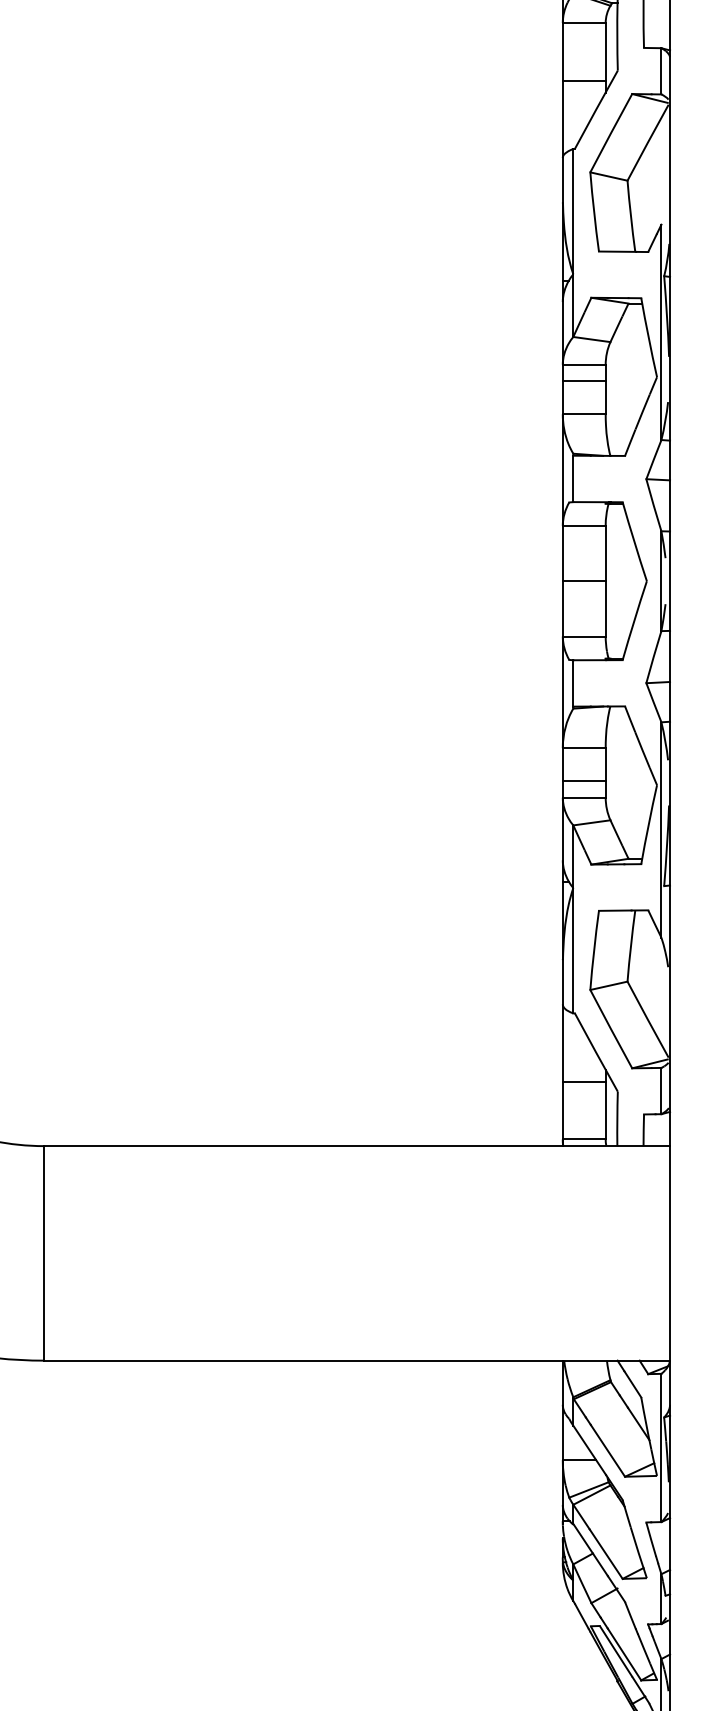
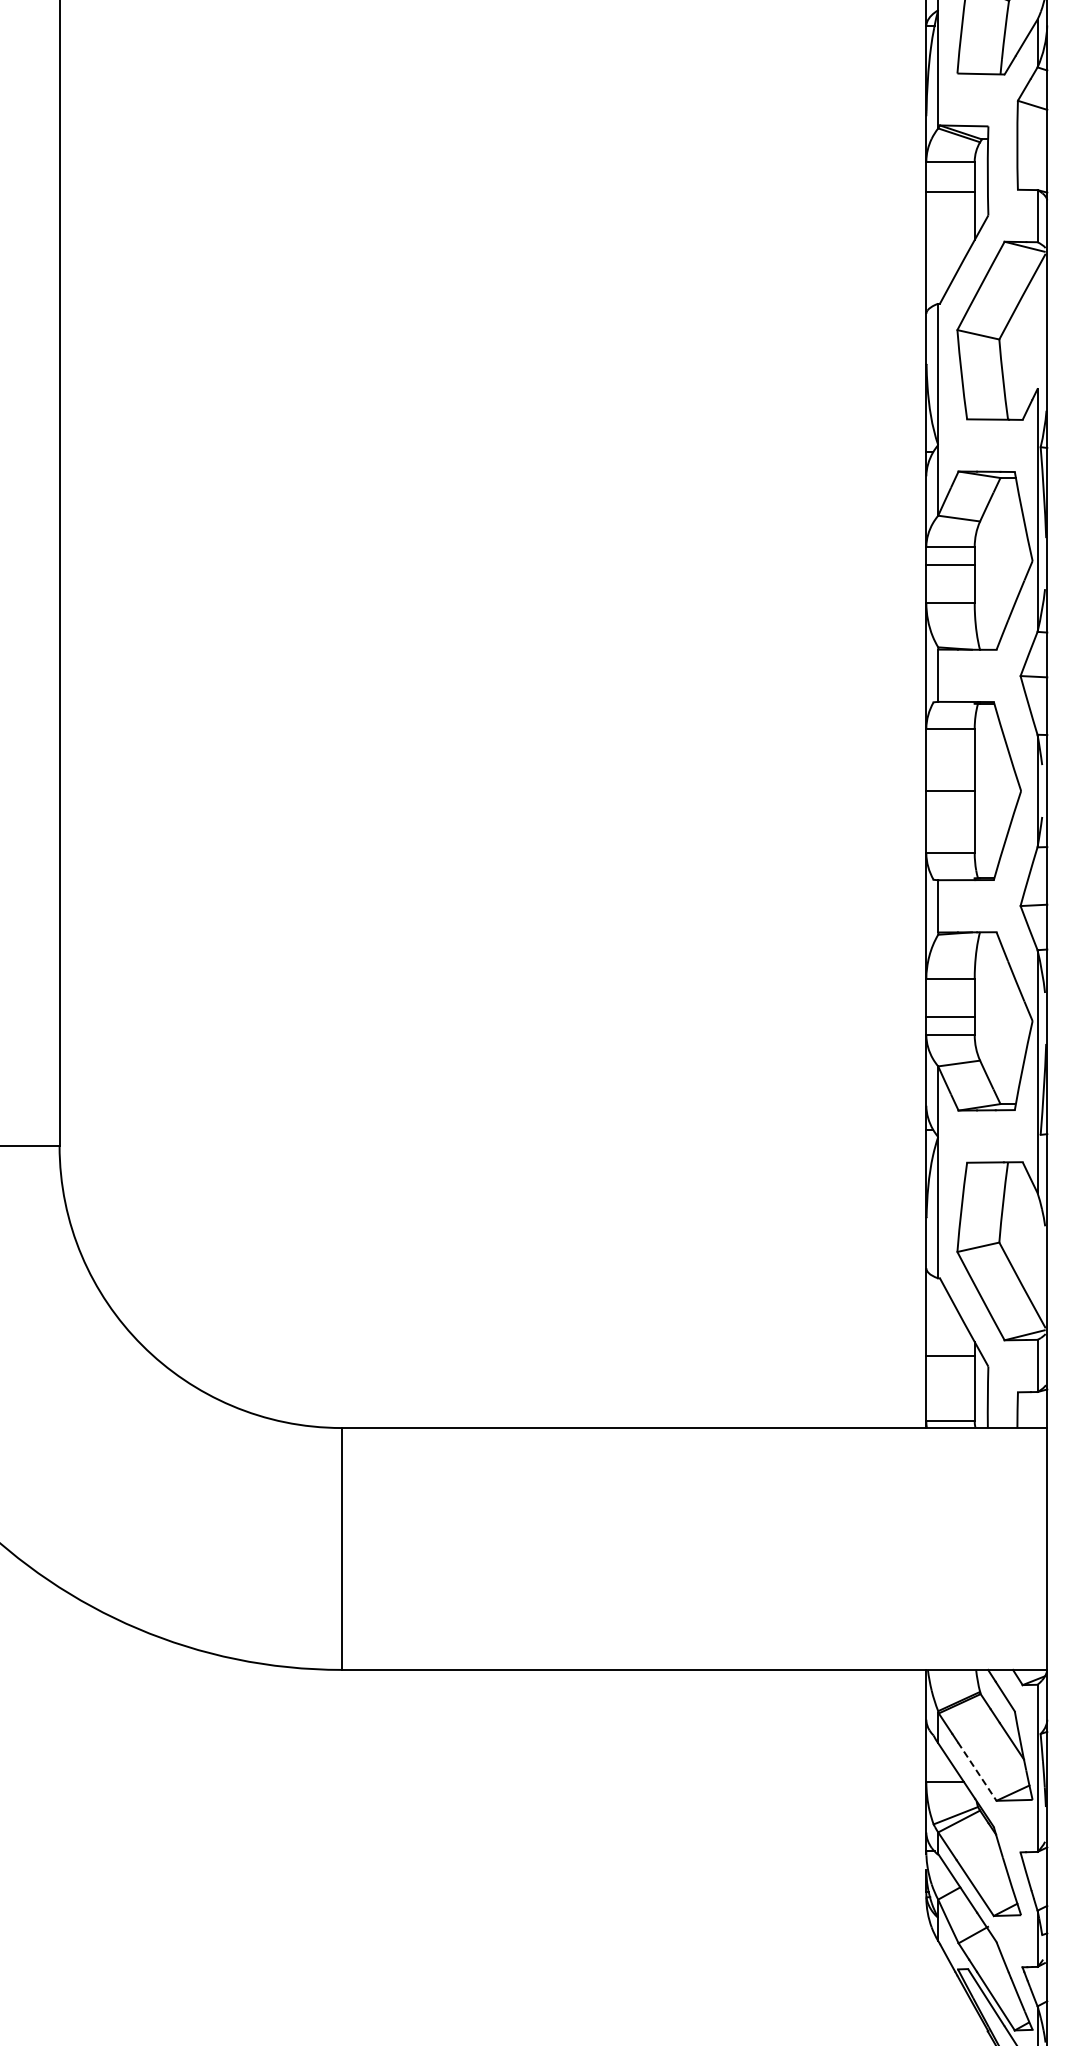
line: (584, 80) -> (950, 191), moved
line: (608, 1451) -> (977, 1772), solid -> dashed

